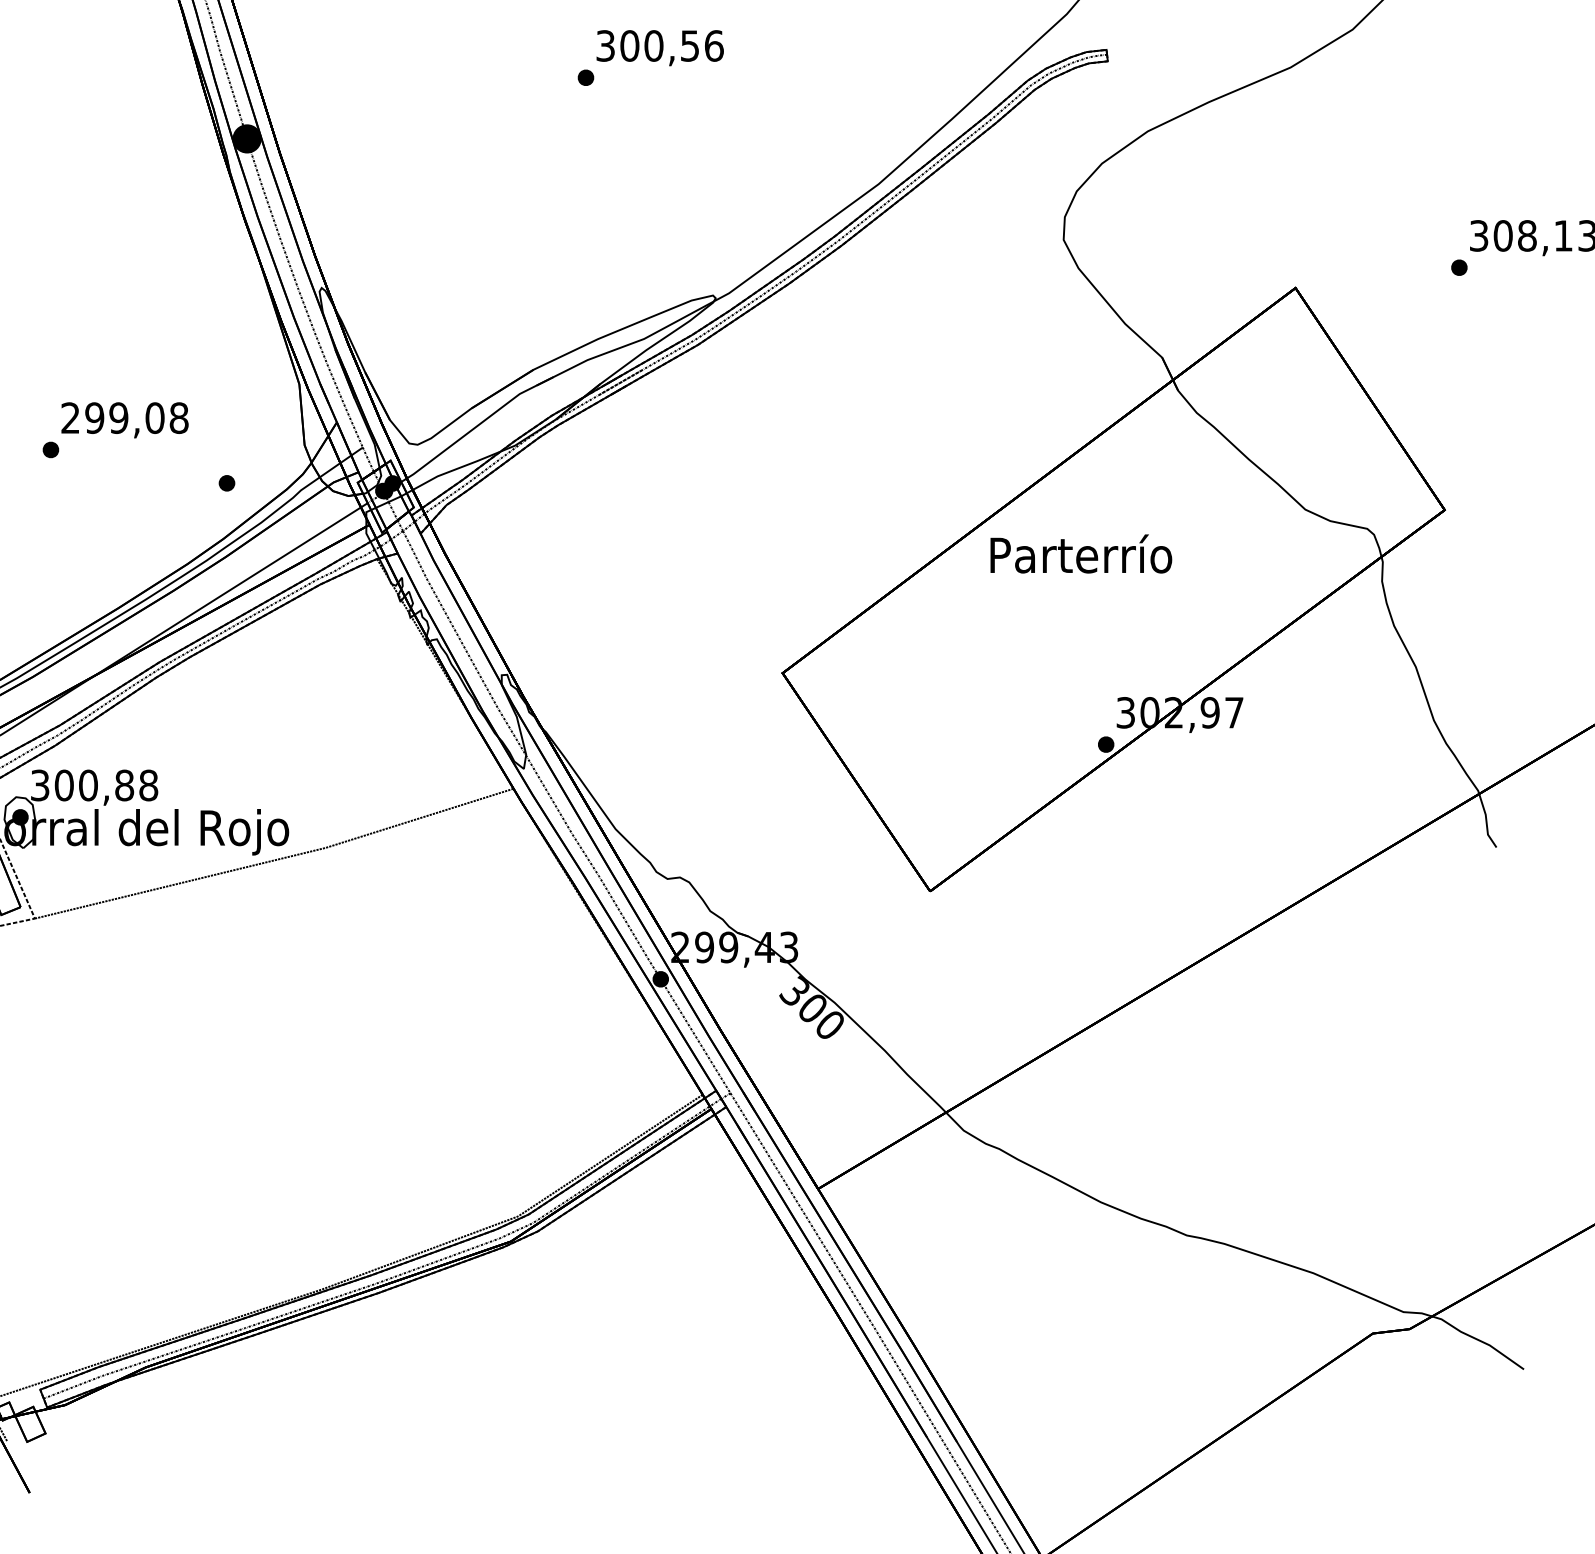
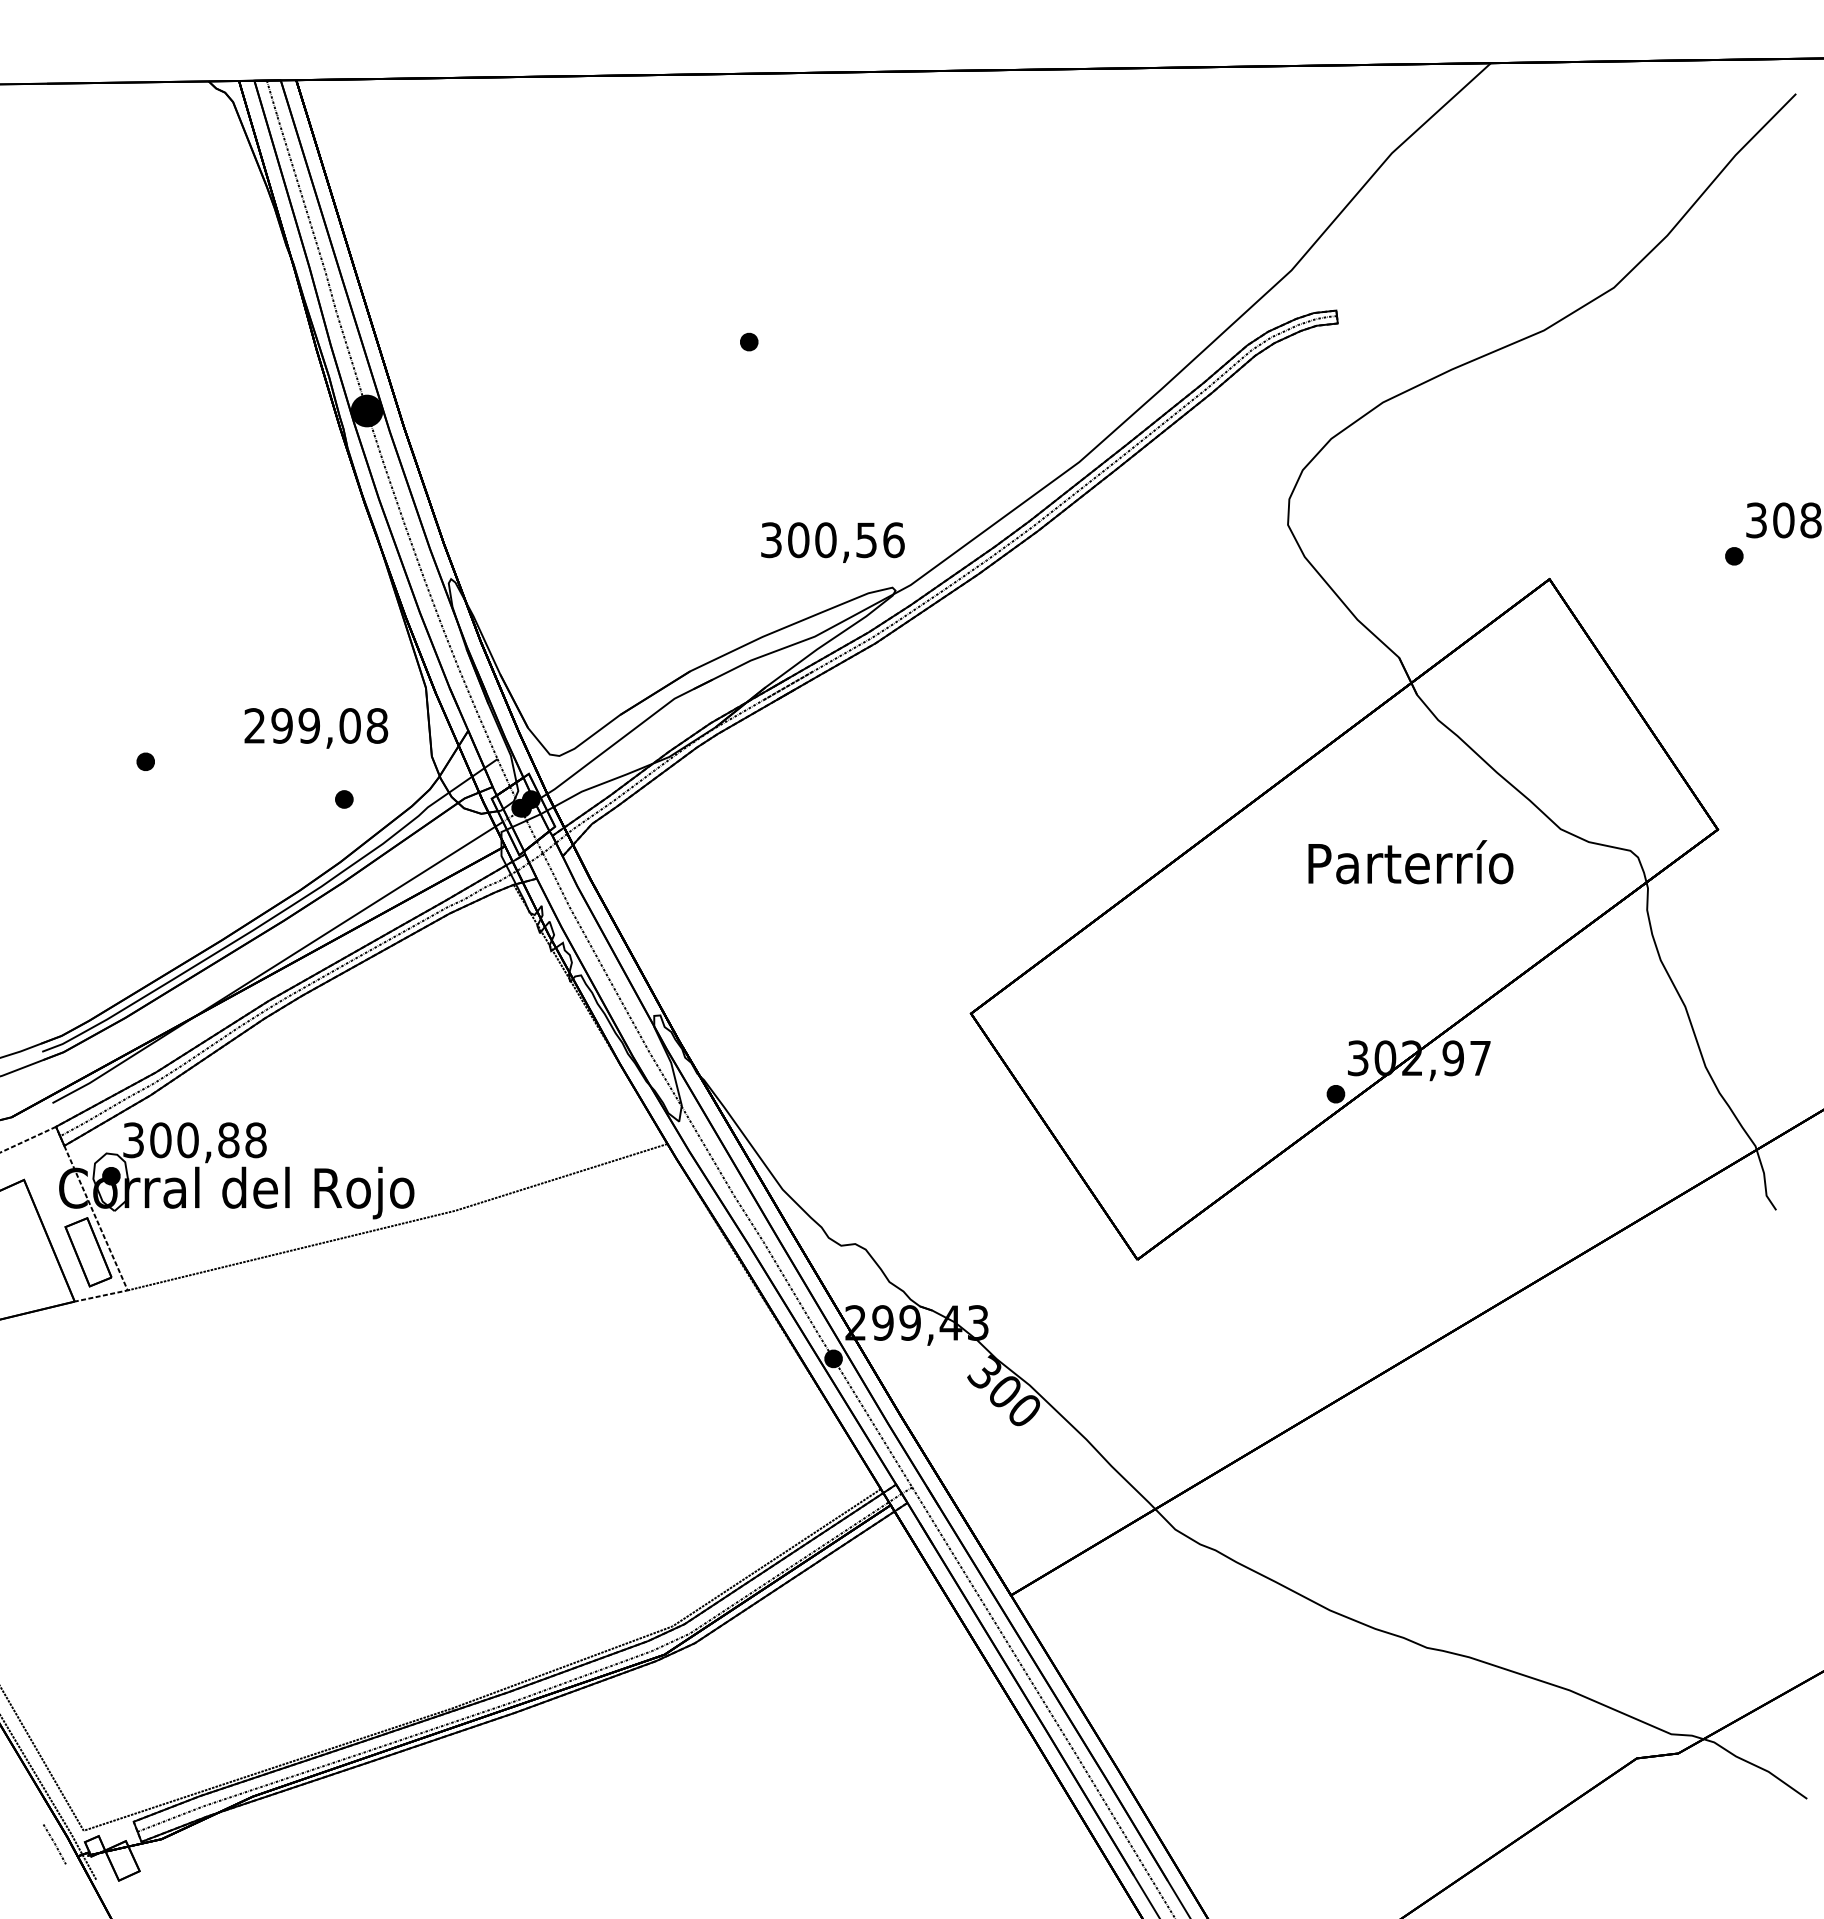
text: (659, 48) -> (832, 542), moved
text: (125, 420) -> (316, 728), moved
text: (1080, 554) -> (1410, 862), moved

